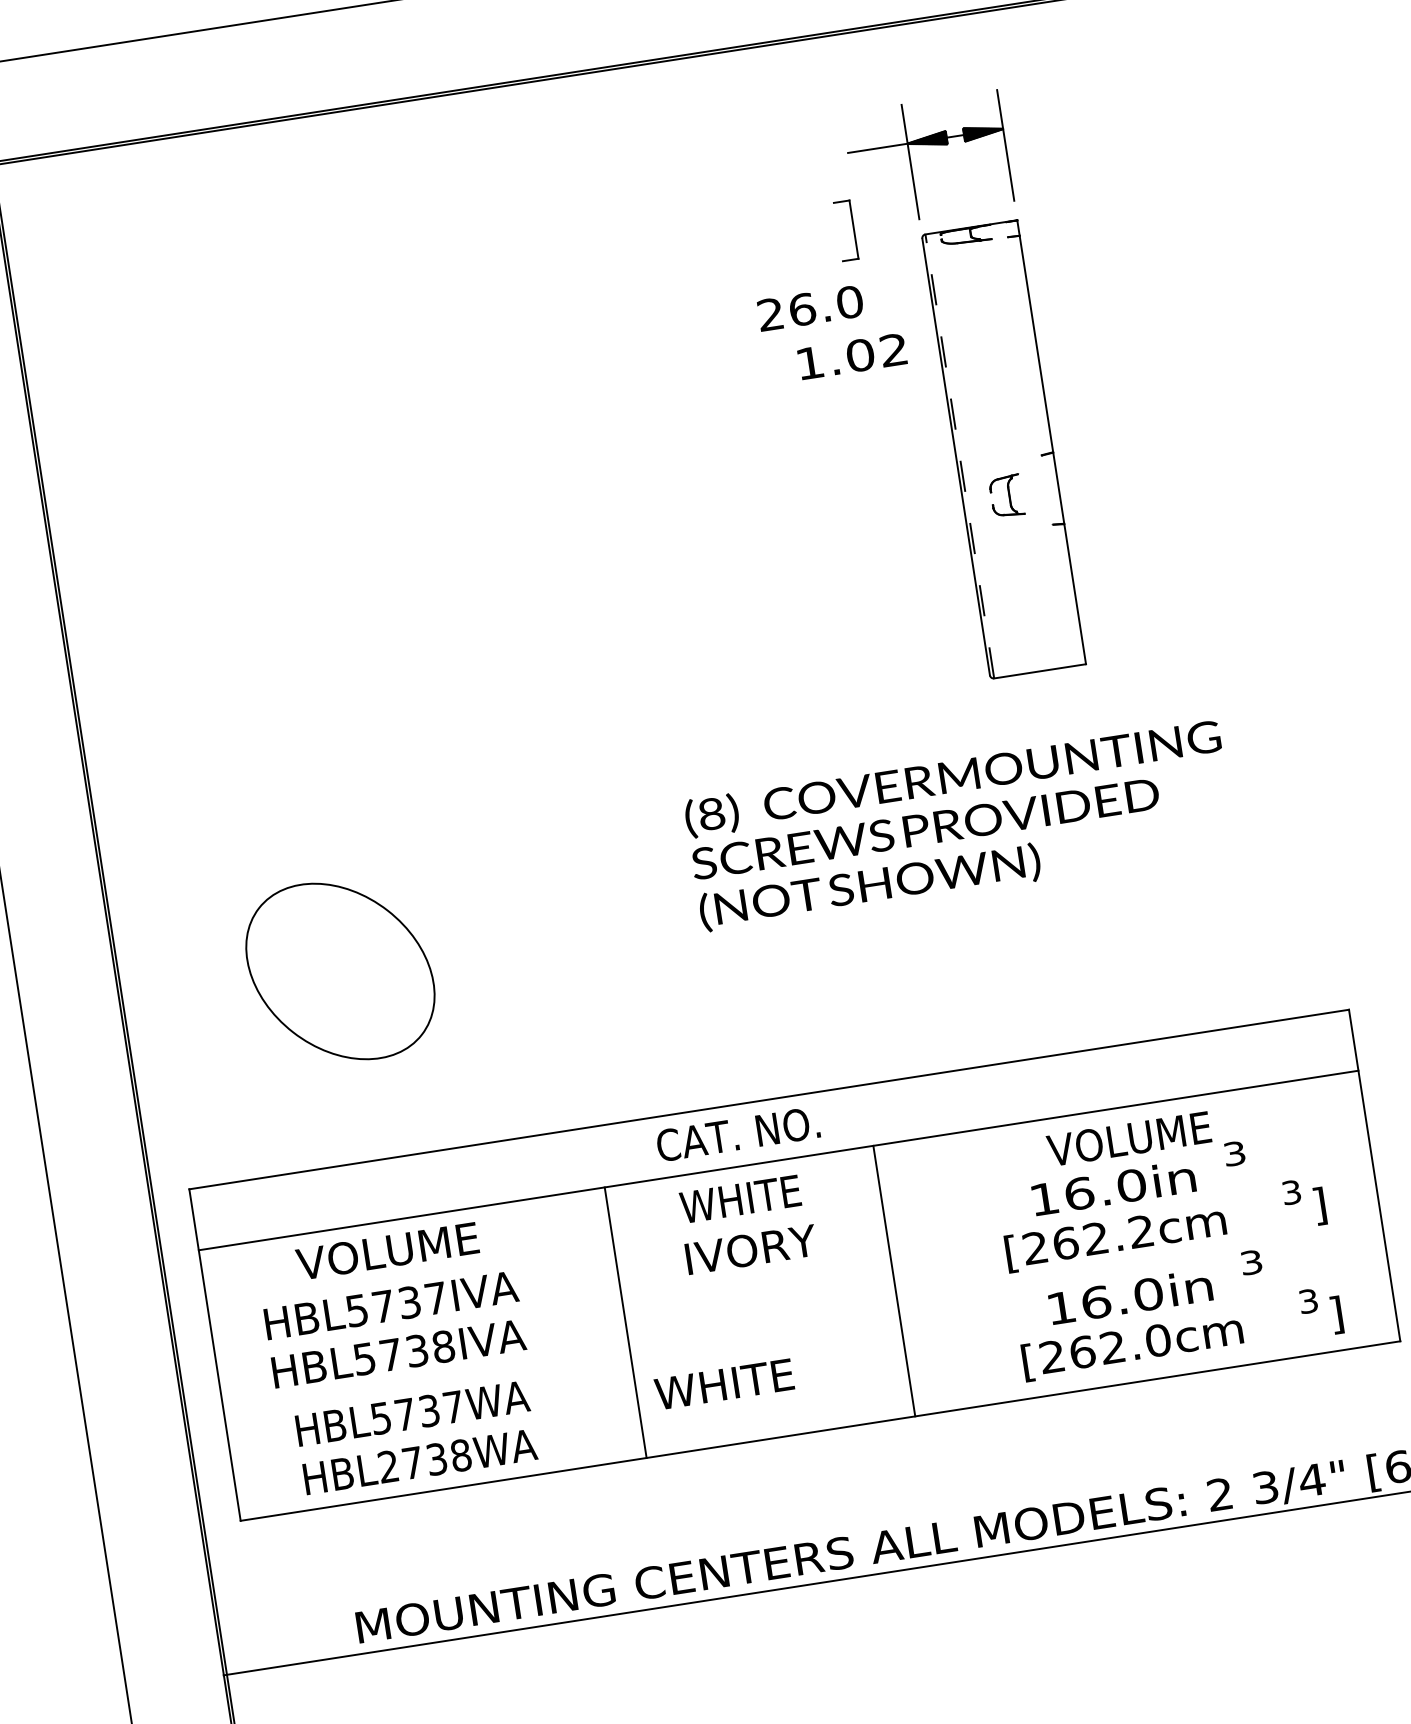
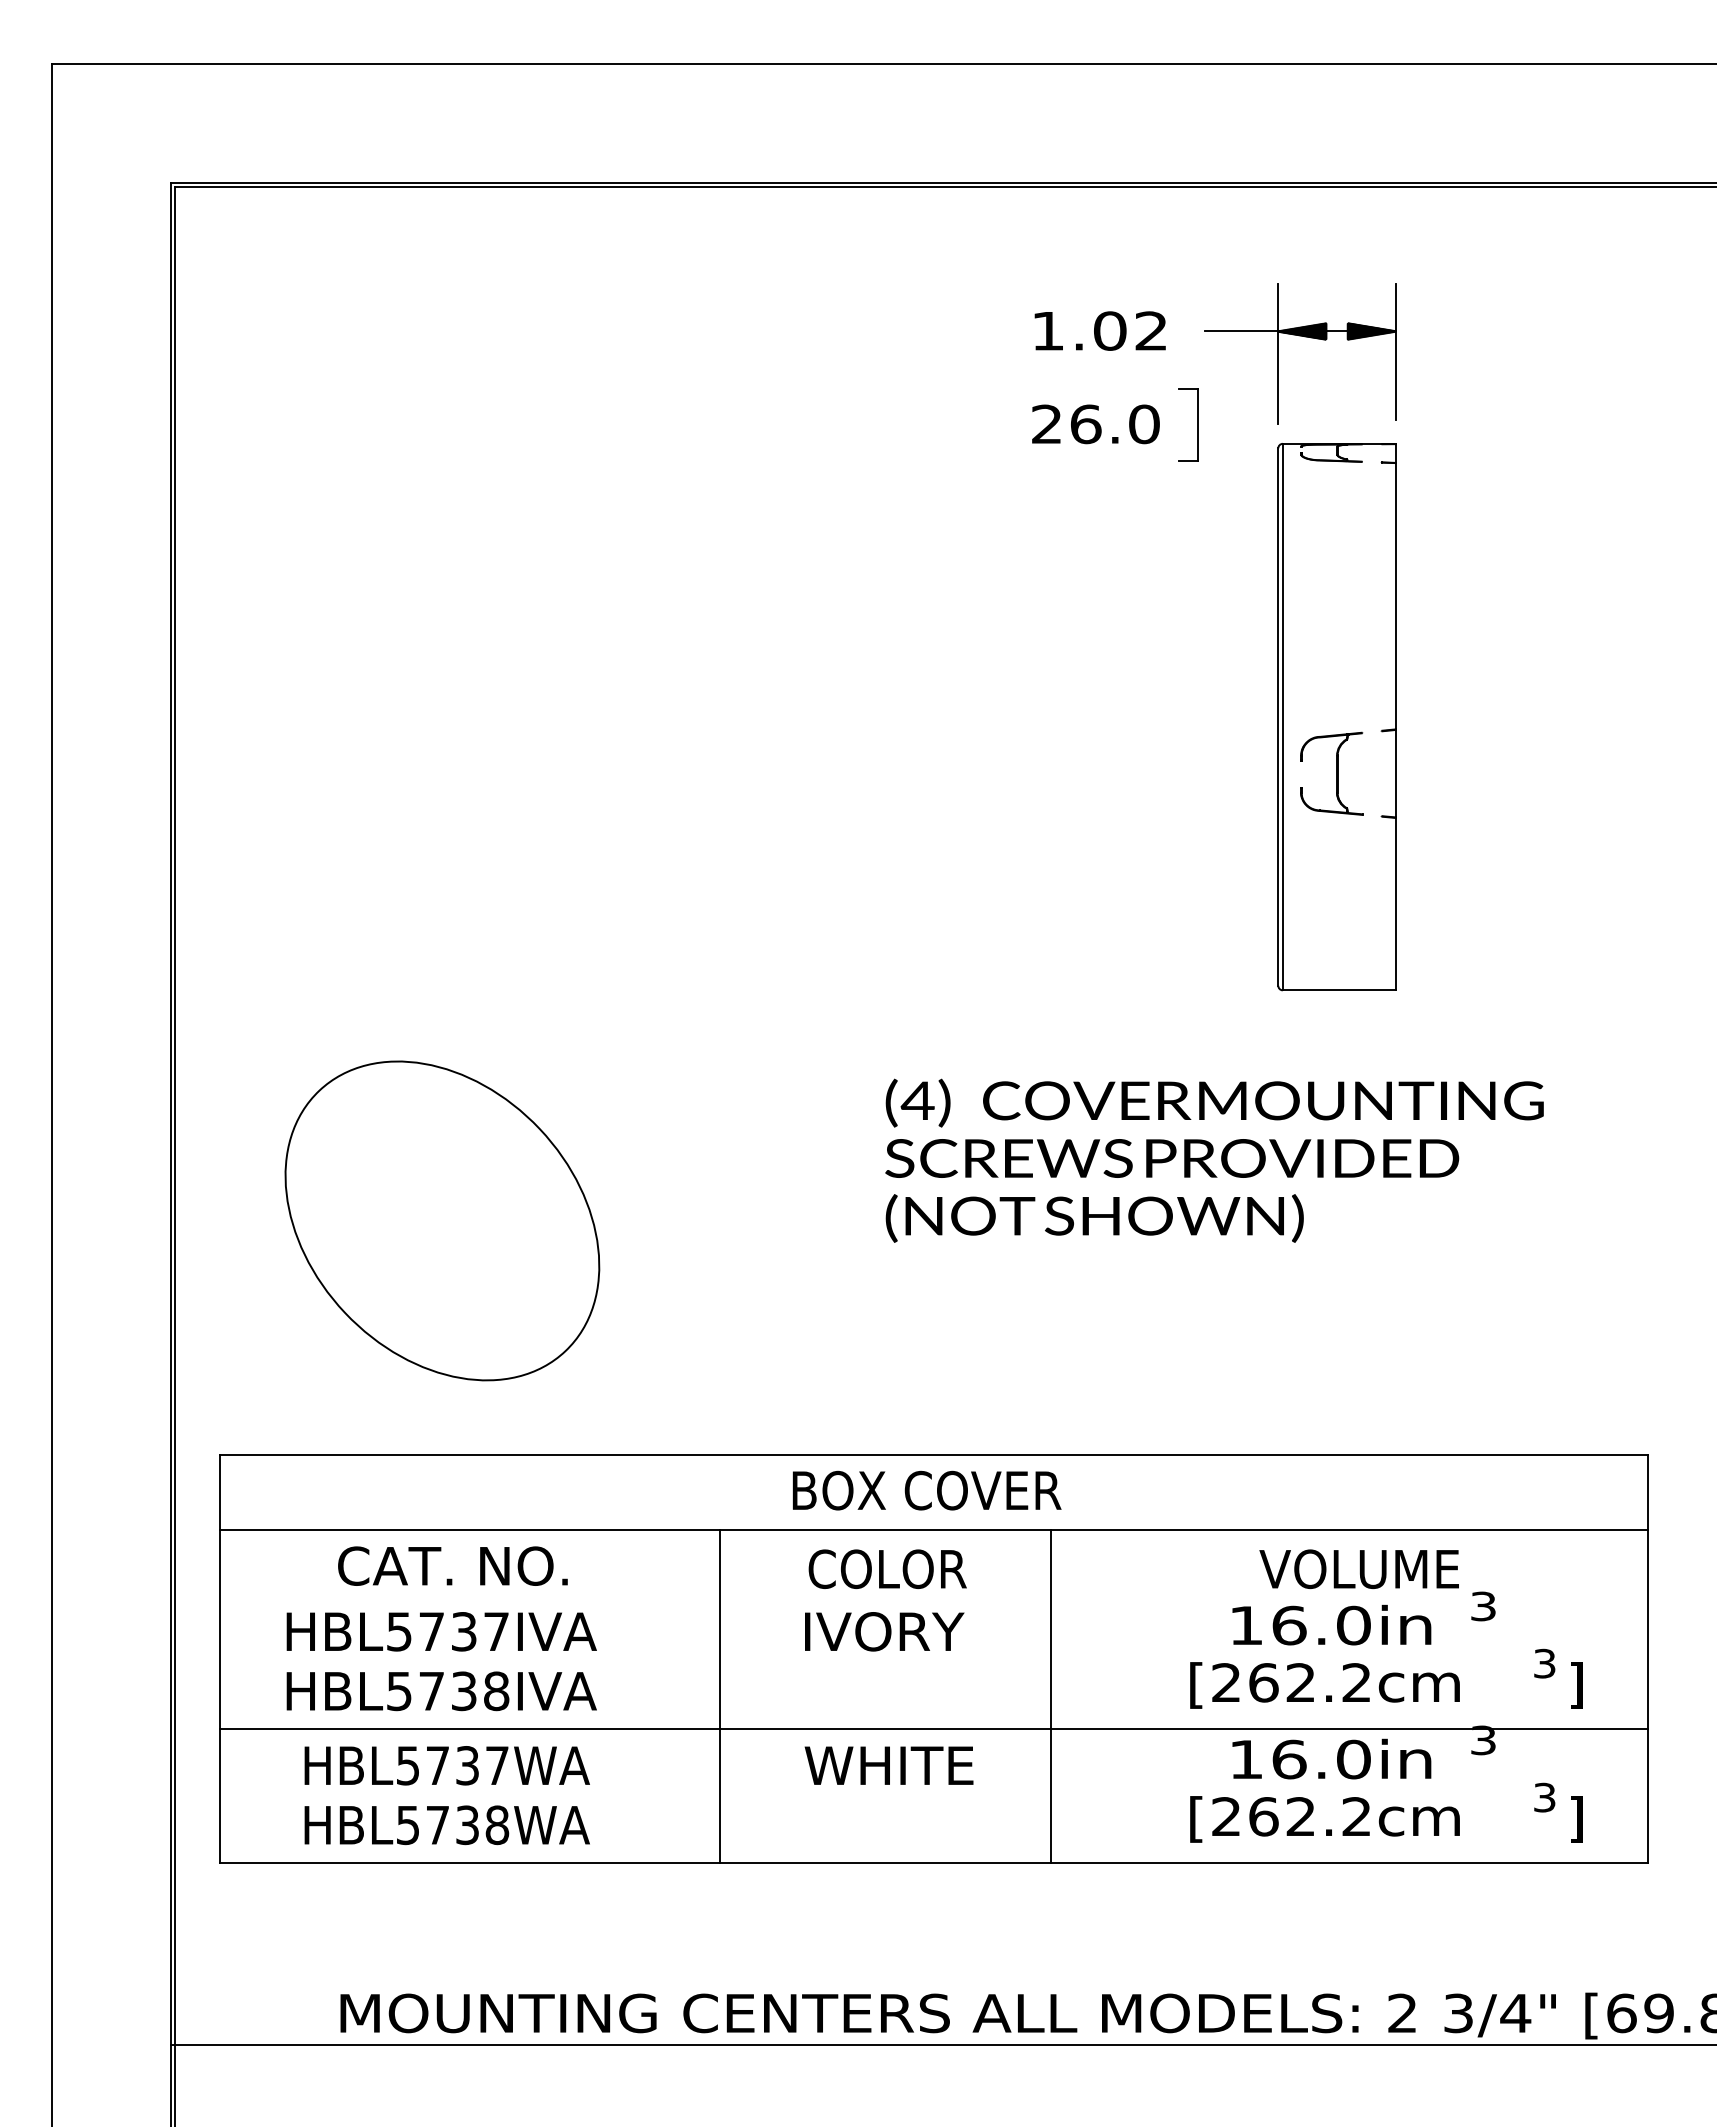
text: (810, 308) -> (1095, 424), moved
text: (851, 356) -> (1099, 330), moved
line: (959, 456) -> (1282, 716), dashed -> solid
part: (1006, 496) -> (1331, 773), size x1.67
text: (711, 813) -> (917, 1100), (8) -> (4)
part: (340, 971) -> (442, 1220), size x1.43
text: (767, 1129) -> (926, 1490), CAT. NO. -> BOX COVER
text: (745, 1198) -> (886, 1569), WHITE -> COLOR
text: (391, 1250) -> (451, 1565), VOLUME -> CAT. NO.
line: (803, 1322) -> (933, 1728), added
text: (1157, 1340) -> (1356, 1816), [262.0cm -> [262.2cm
text: (723, 1384) -> (888, 1765), moved
text: (388, 1467) -> (407, 1825), HBL2738WA -> HBL5738WA

